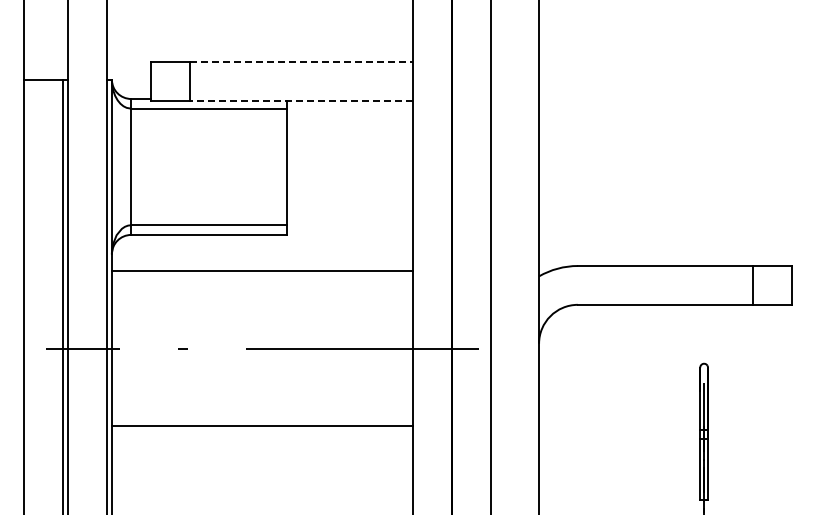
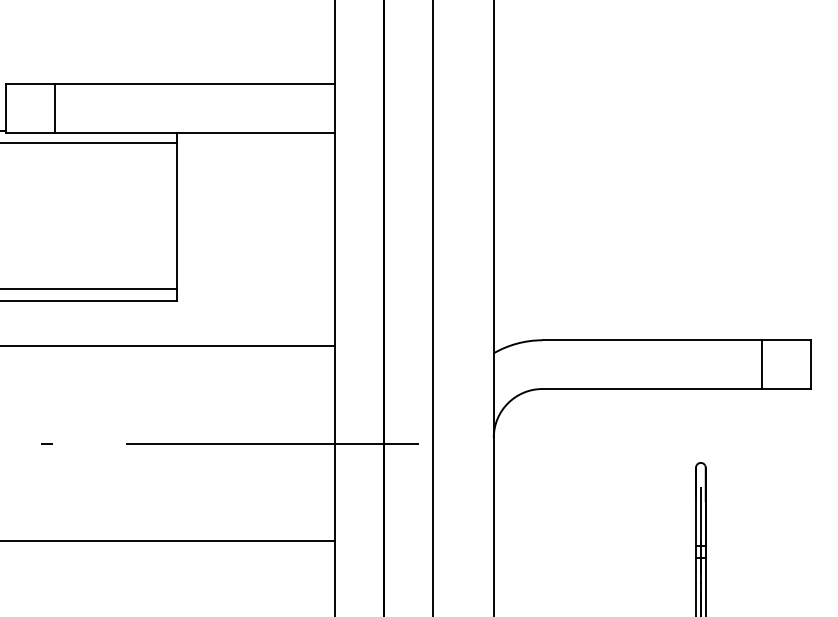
line: (301, 62) -> (195, 84), dashed -> solid
line: (301, 100) -> (195, 132), dashed -> solid

